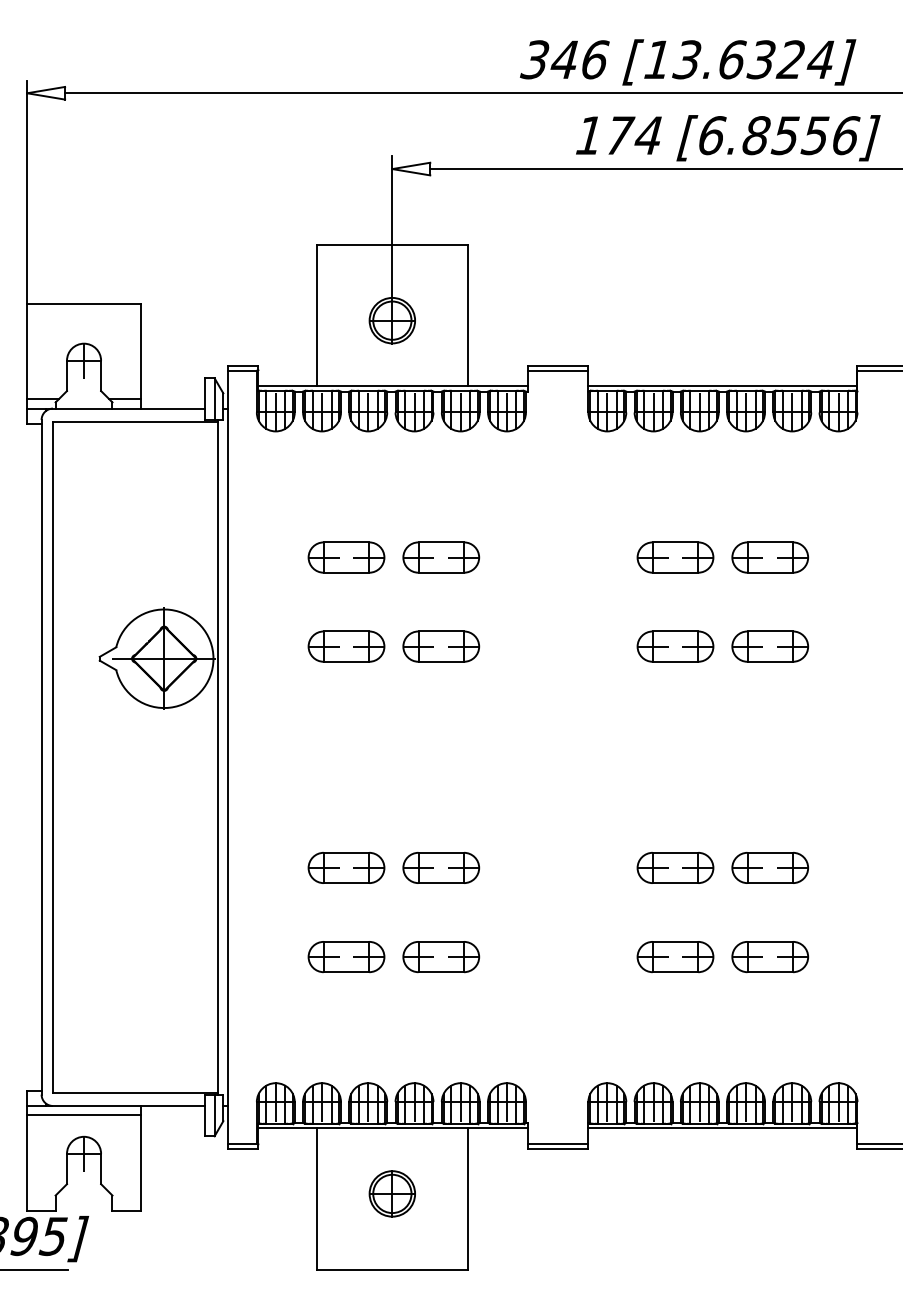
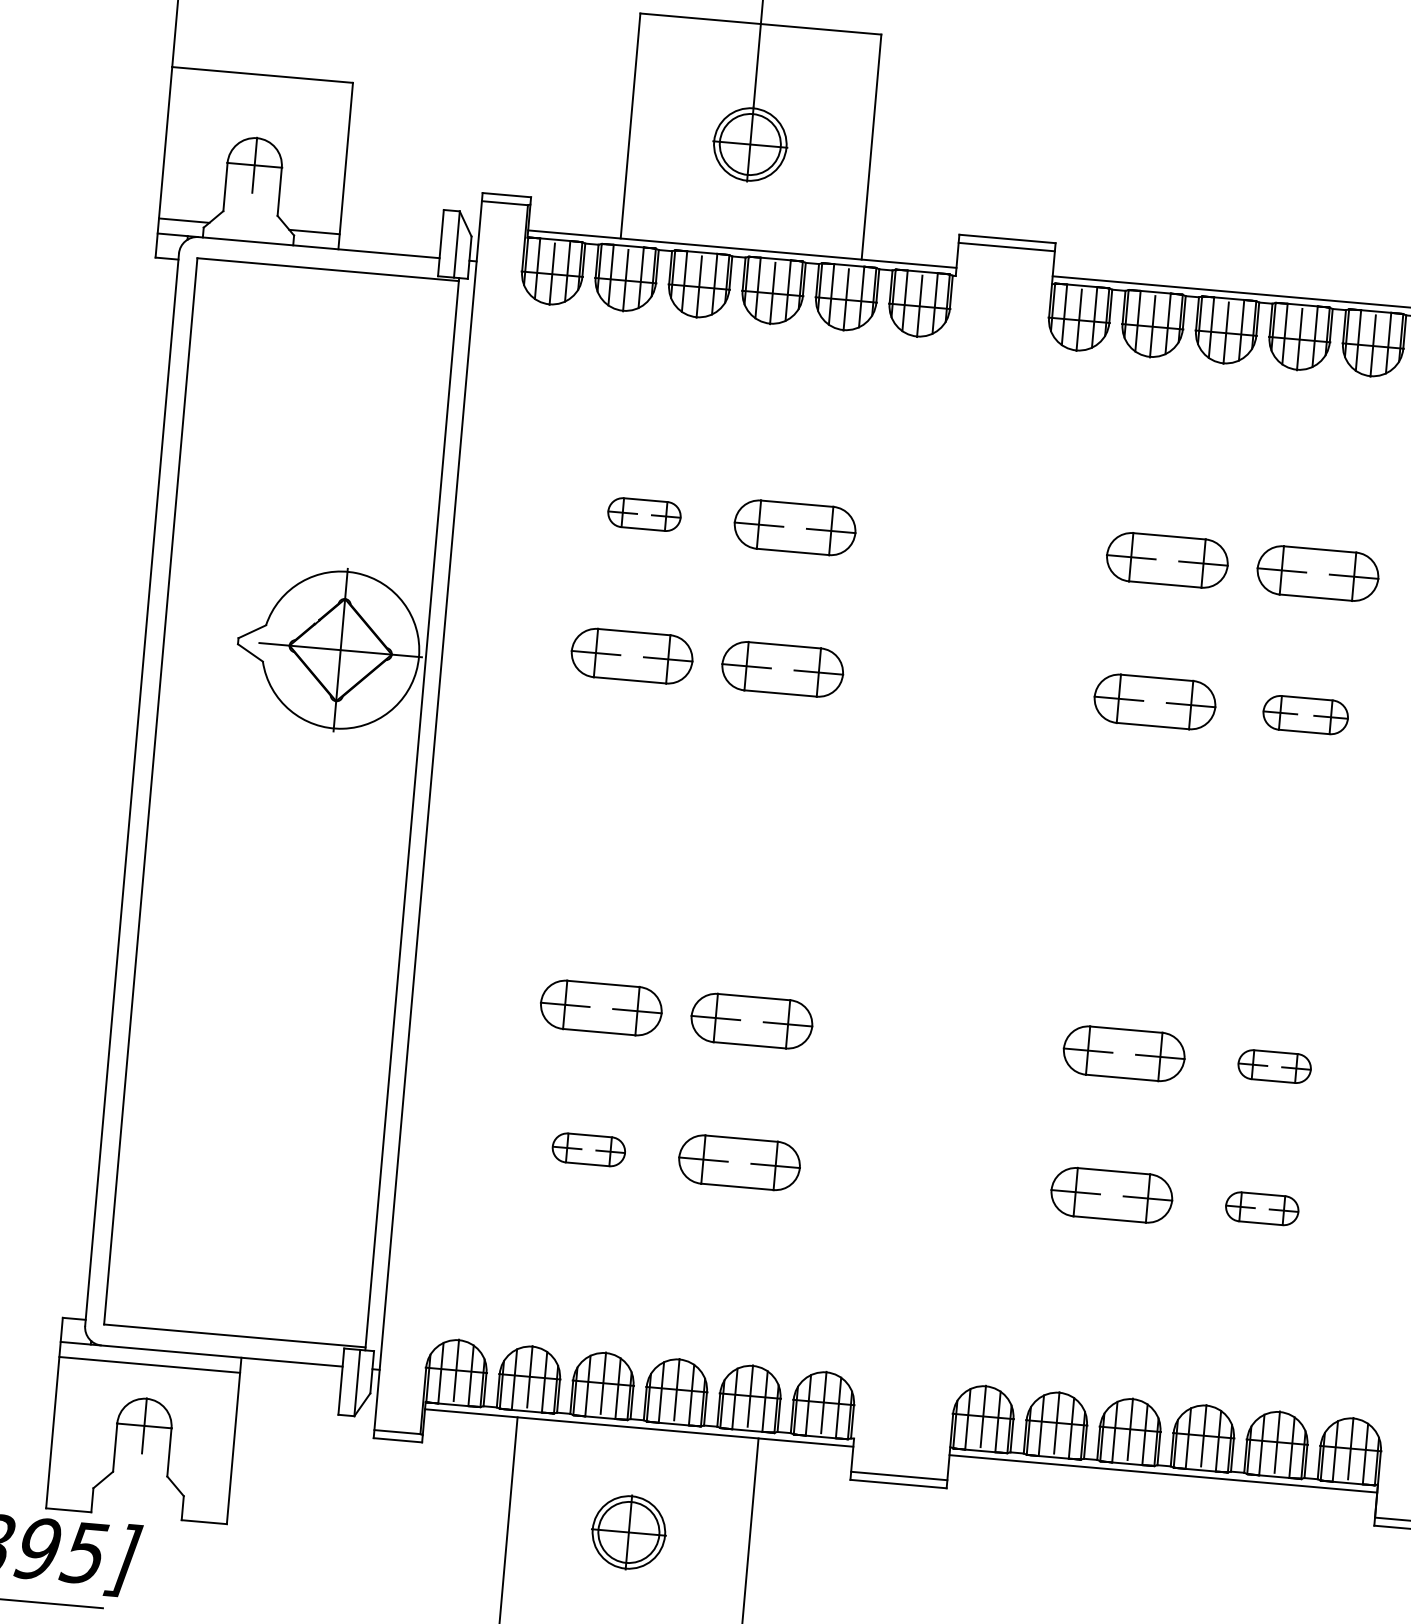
part: (346, 557) -> (644, 514), size x0.6
part: (770, 646) -> (1306, 714), size x0.7
part: (769, 867) -> (1273, 1066), size x0.6
part: (346, 957) -> (588, 1150), size x0.6
part: (769, 957) -> (1261, 1209), size x0.6

